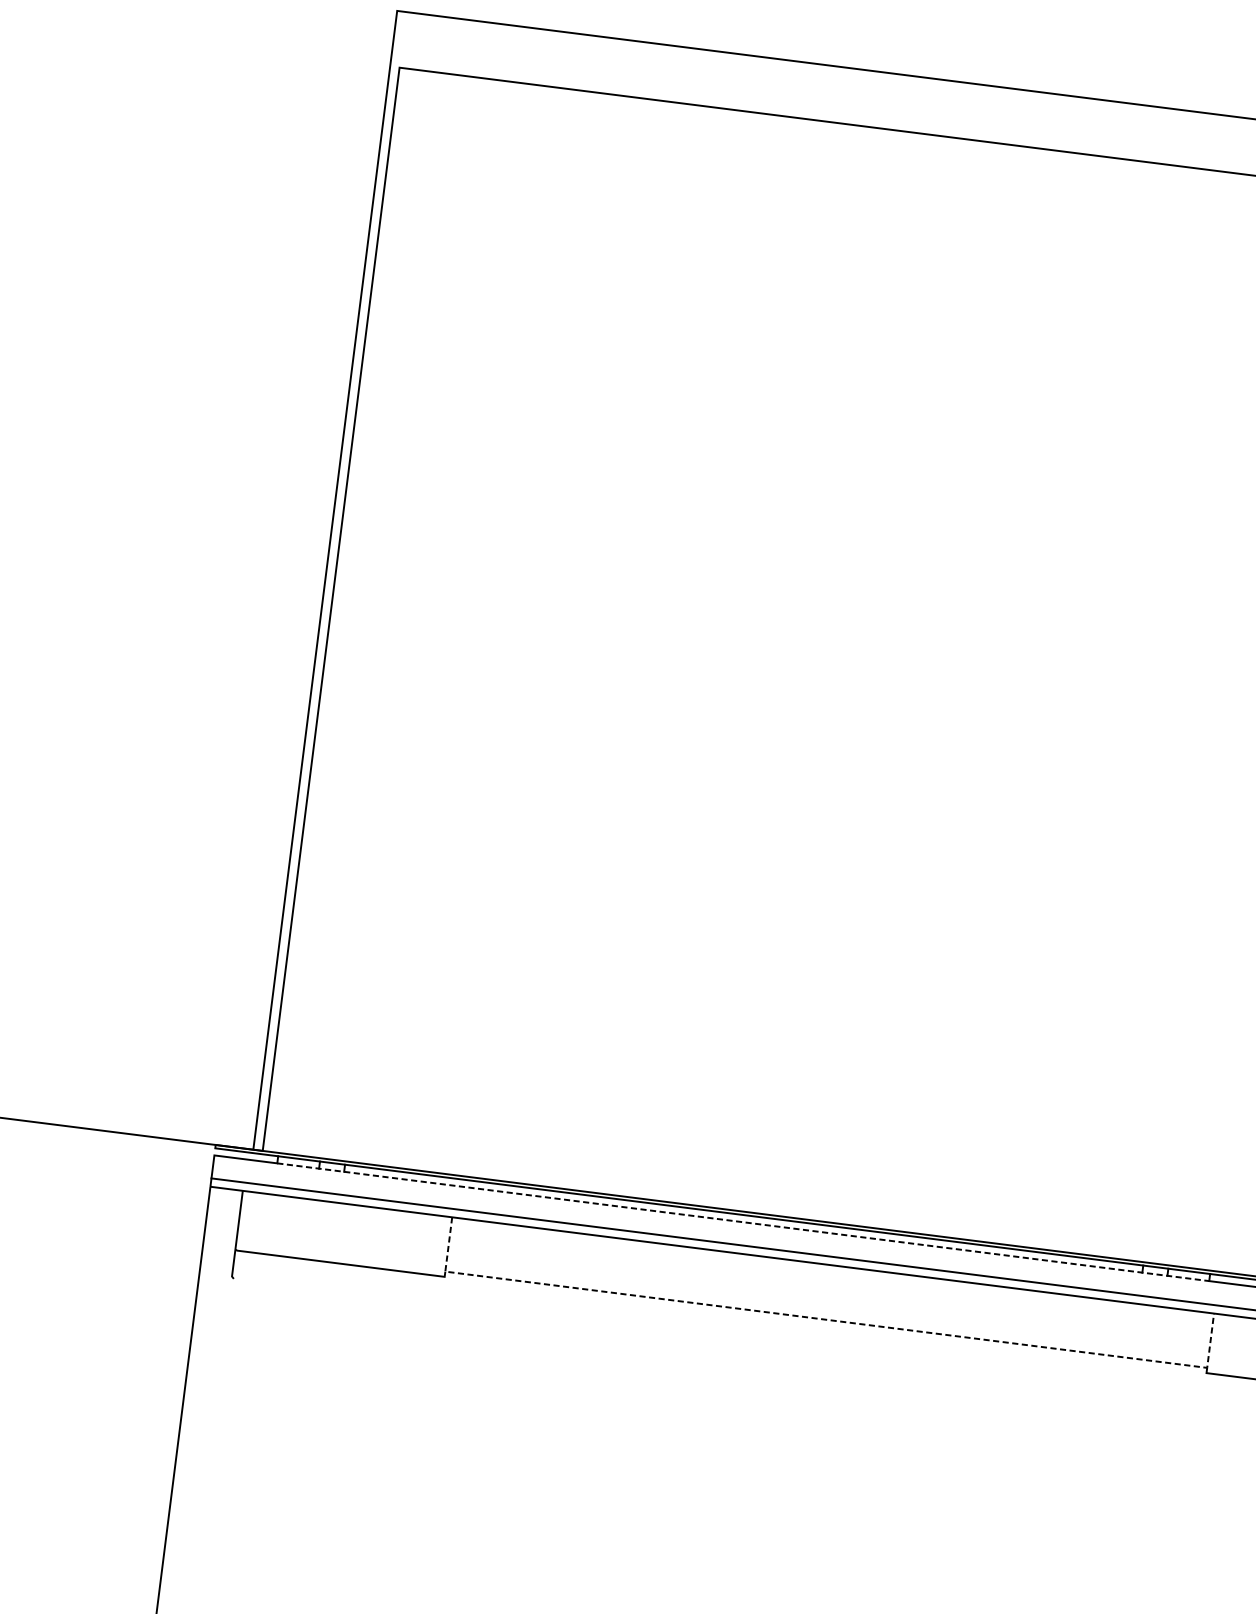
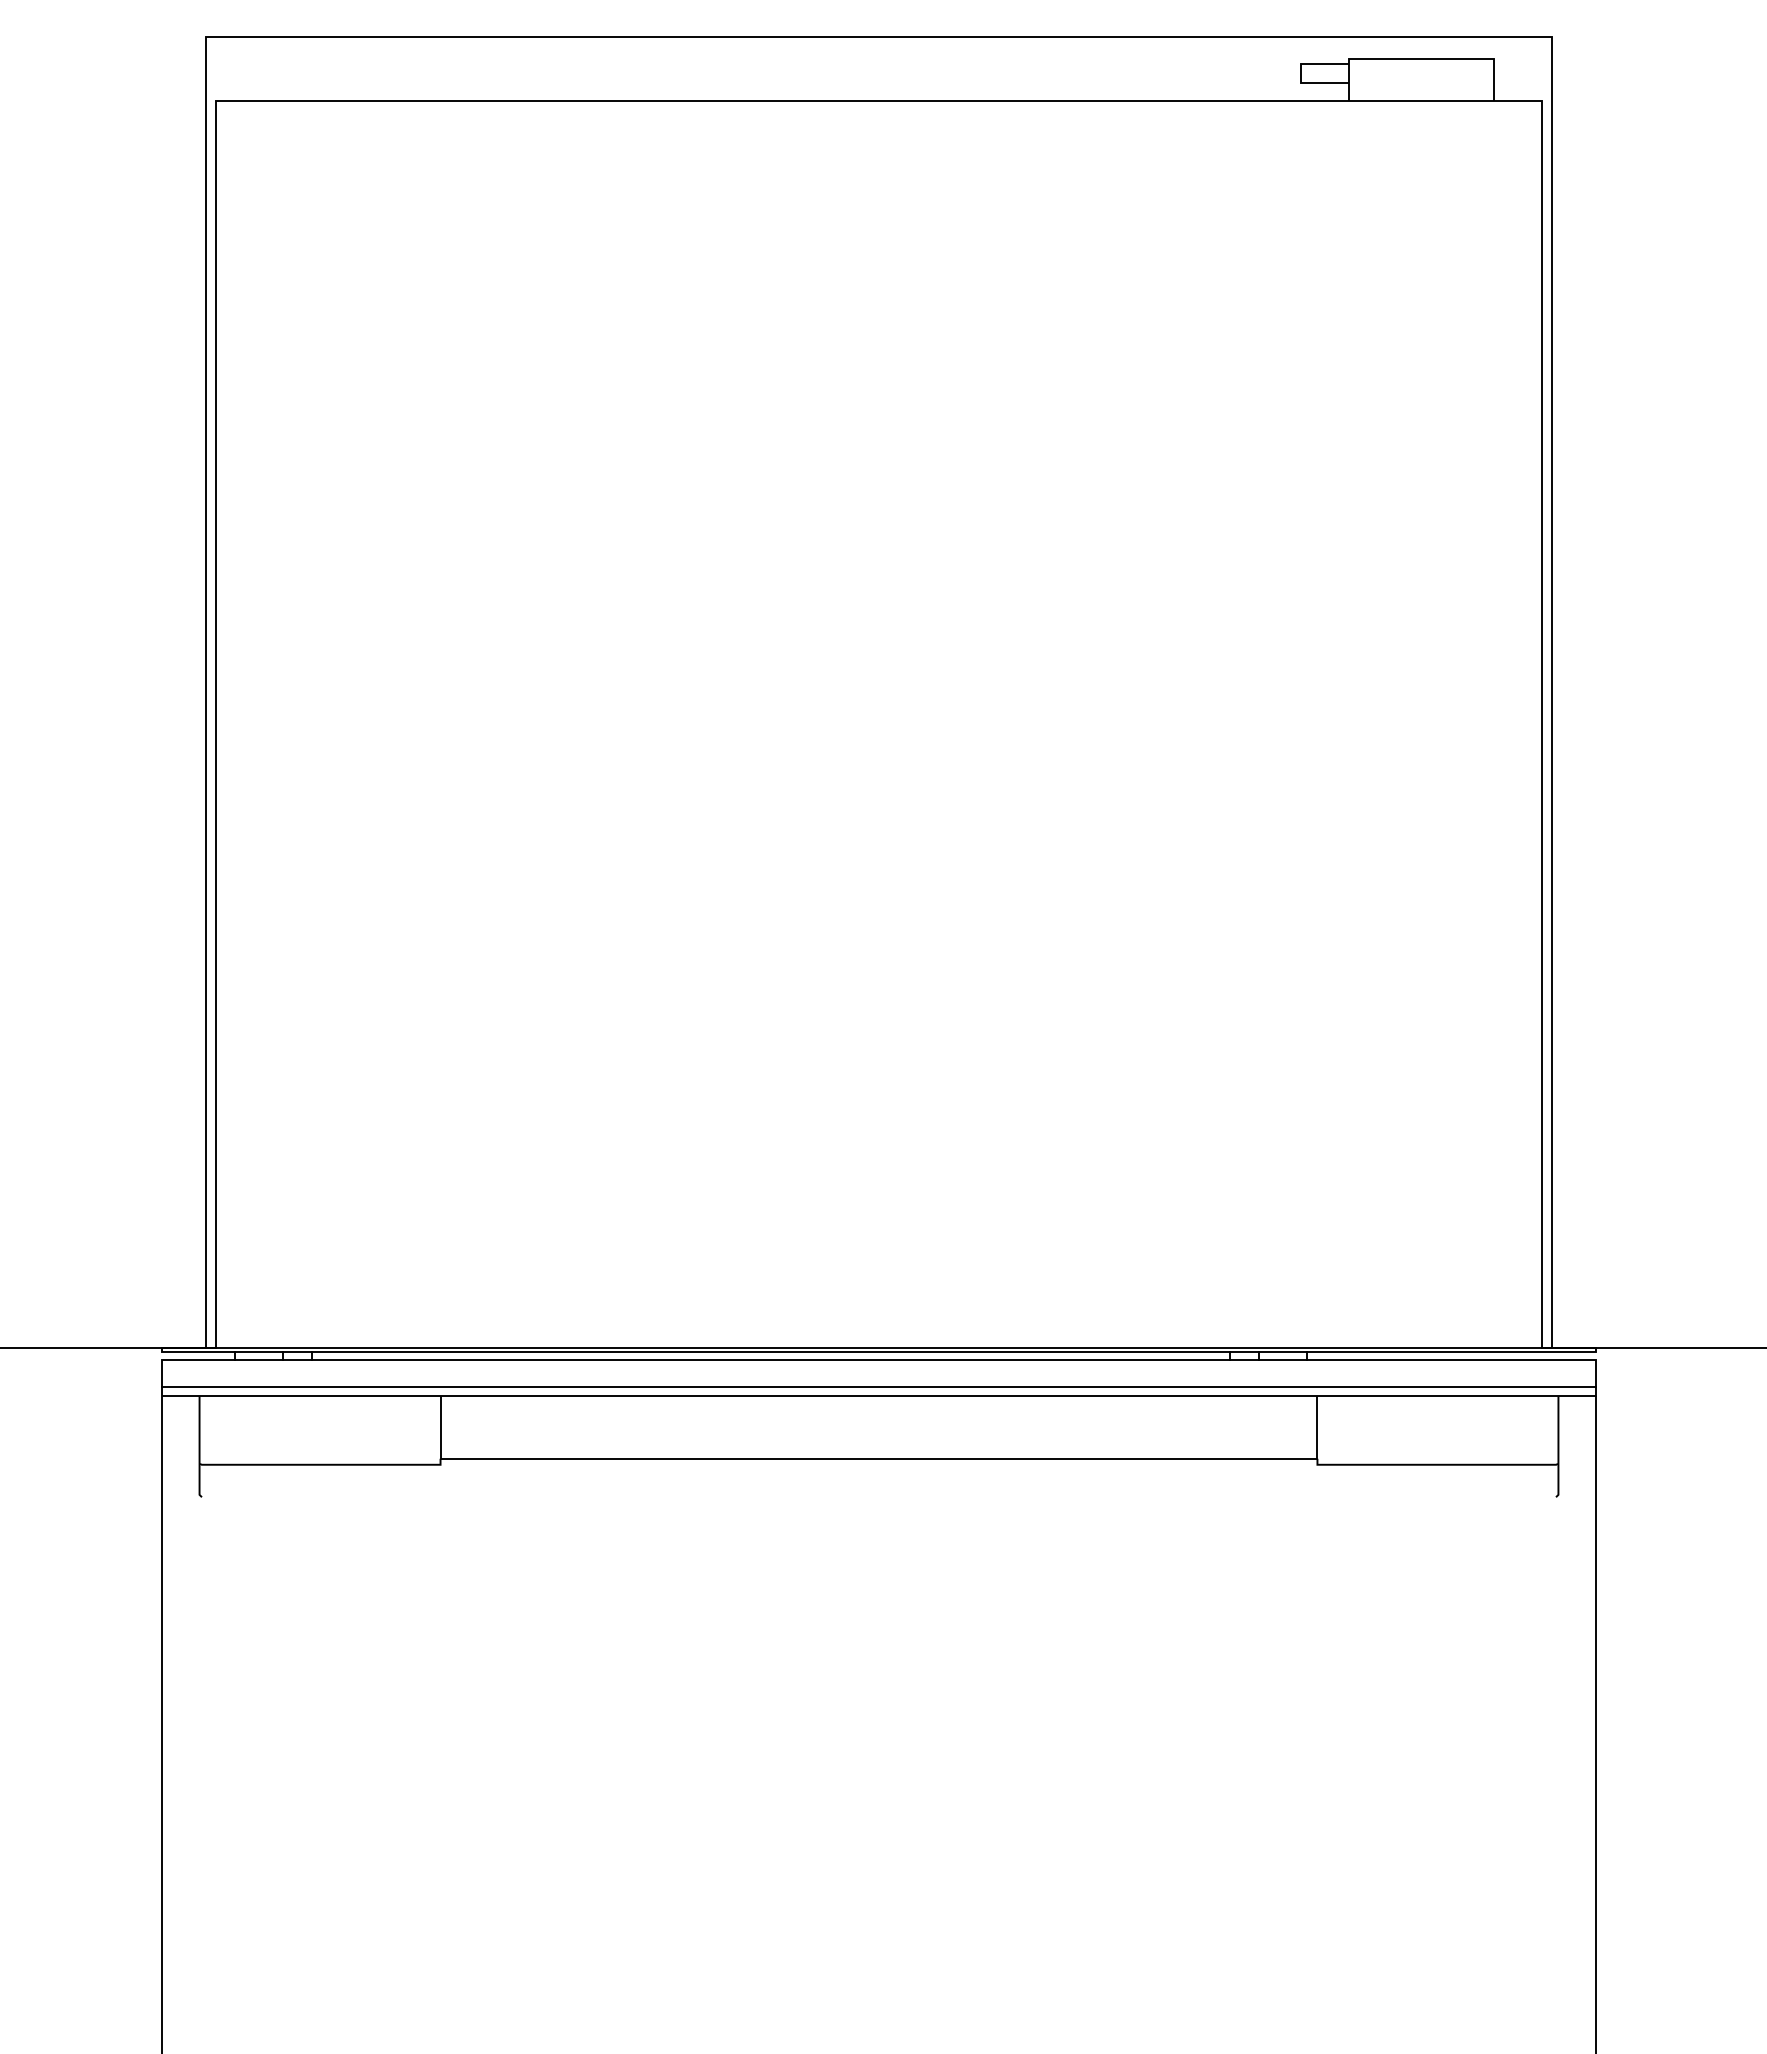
line: (743, 1222) -> (771, 1360), dashed -> solid
line: (826, 1319) -> (879, 1458), dashed -> solid

